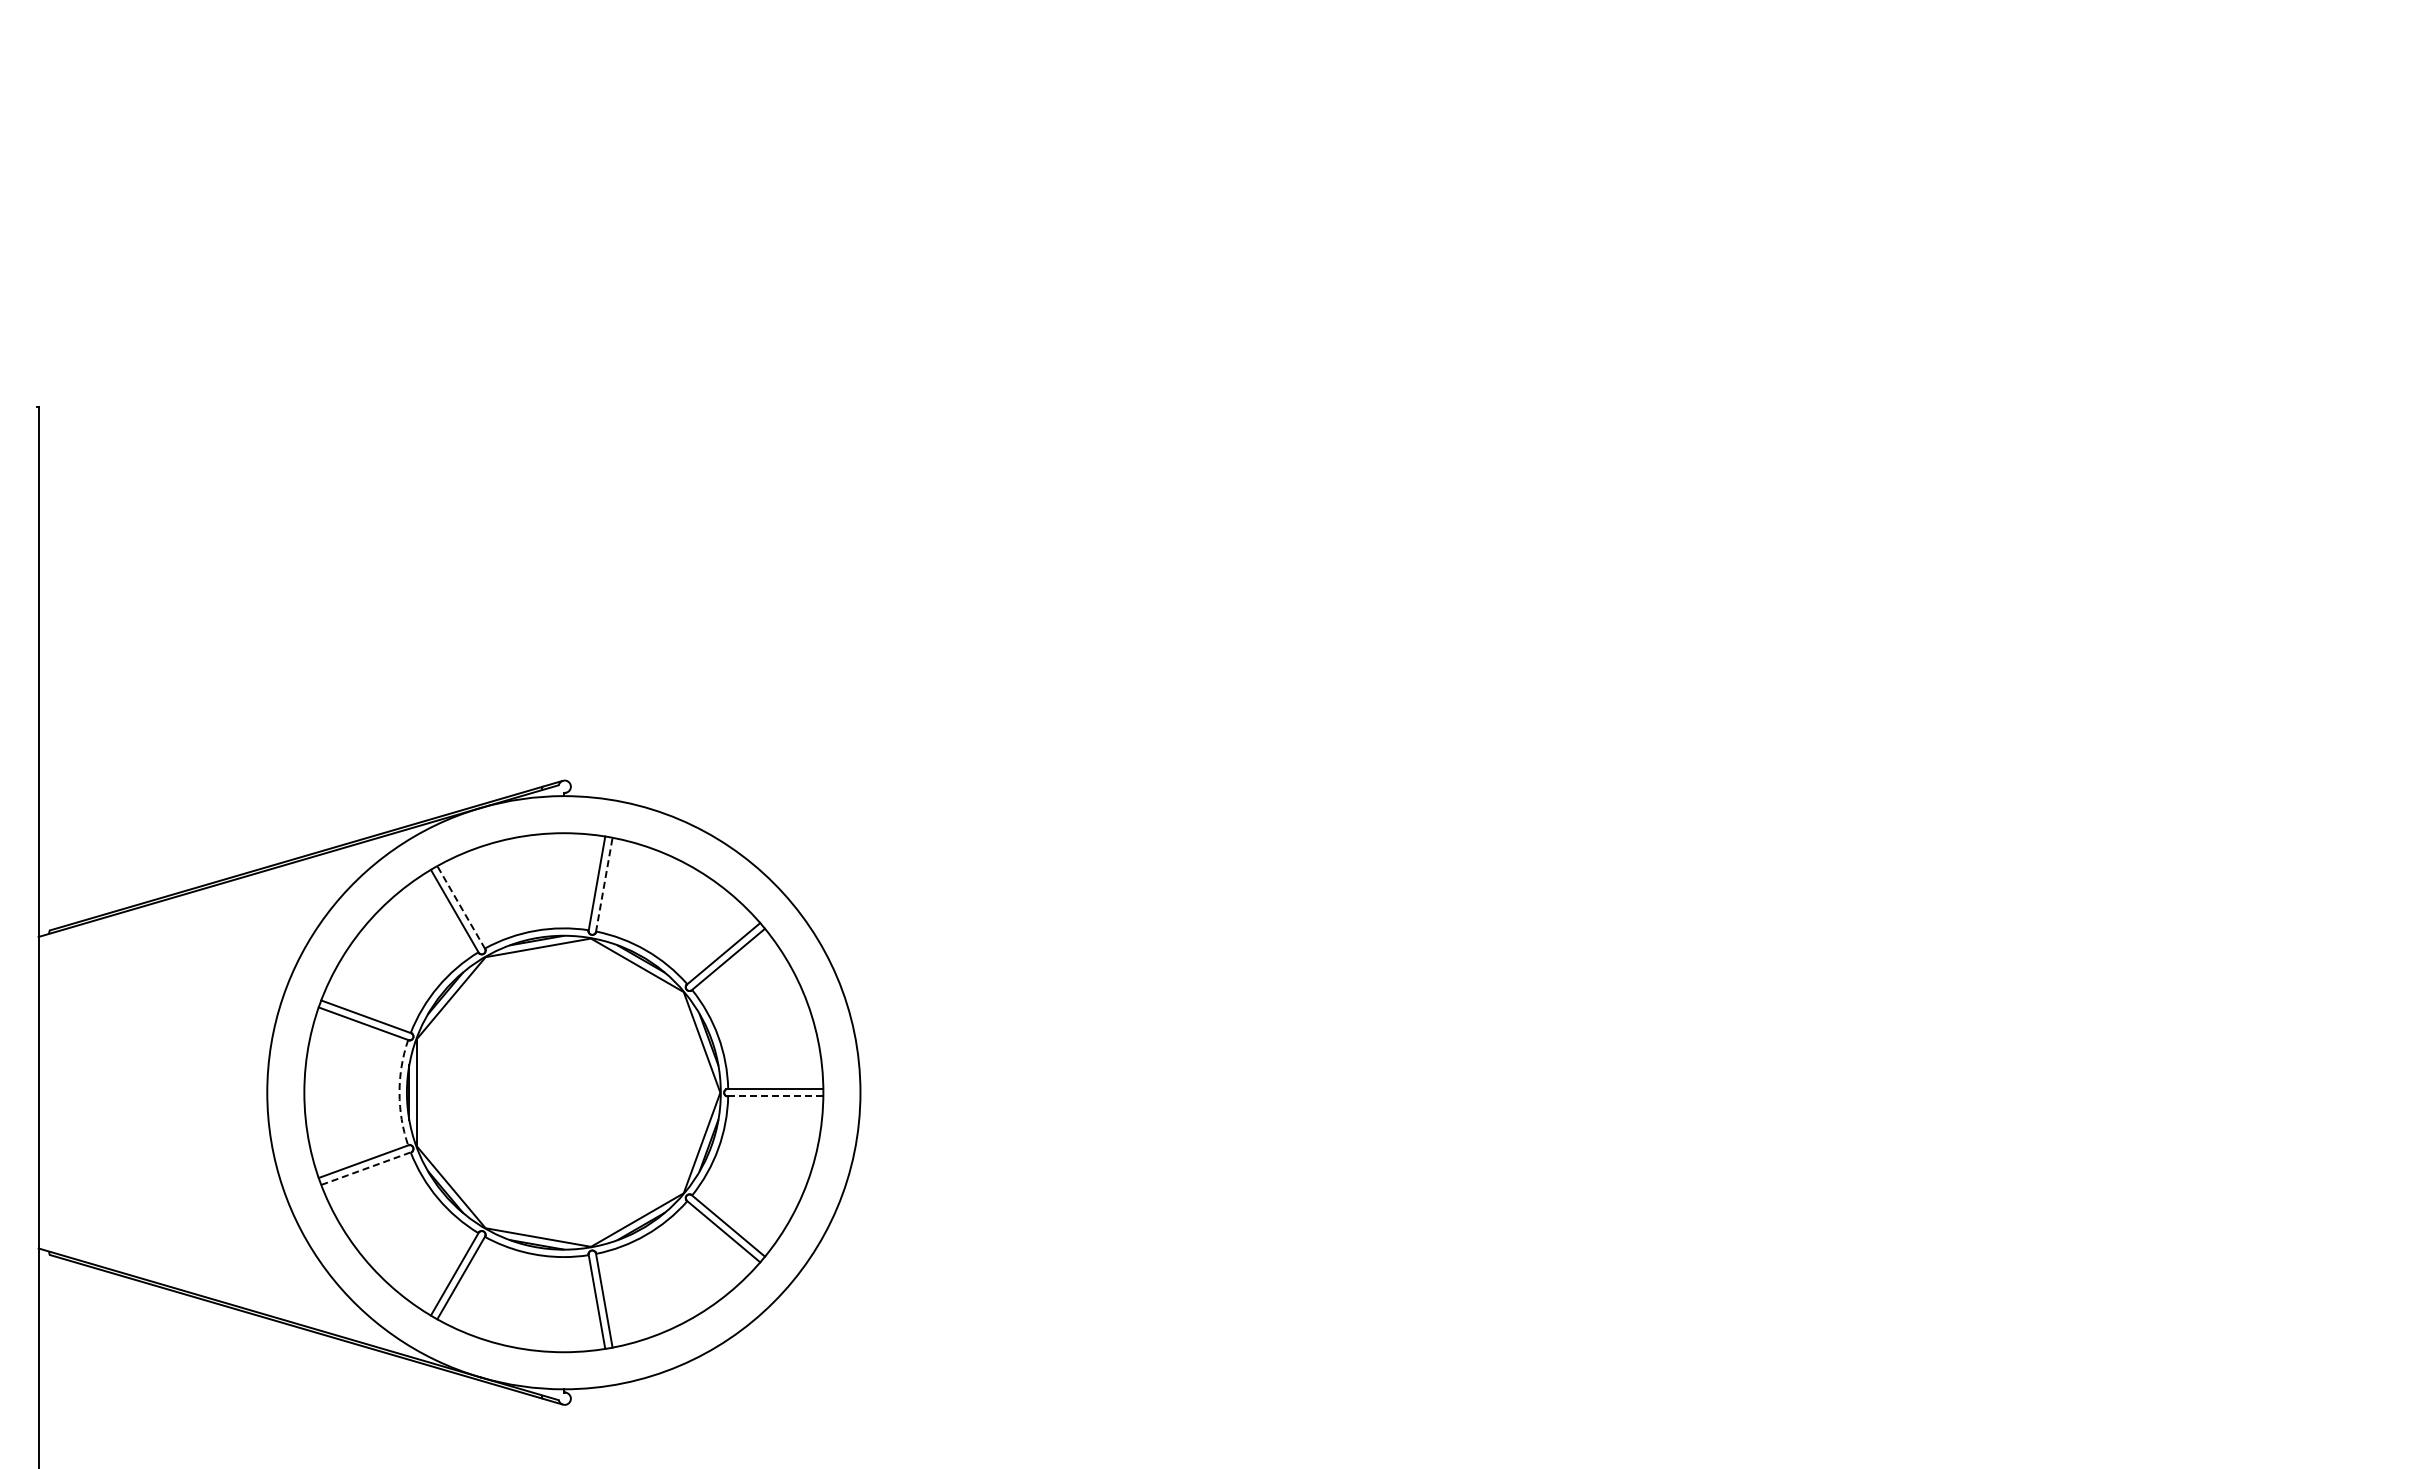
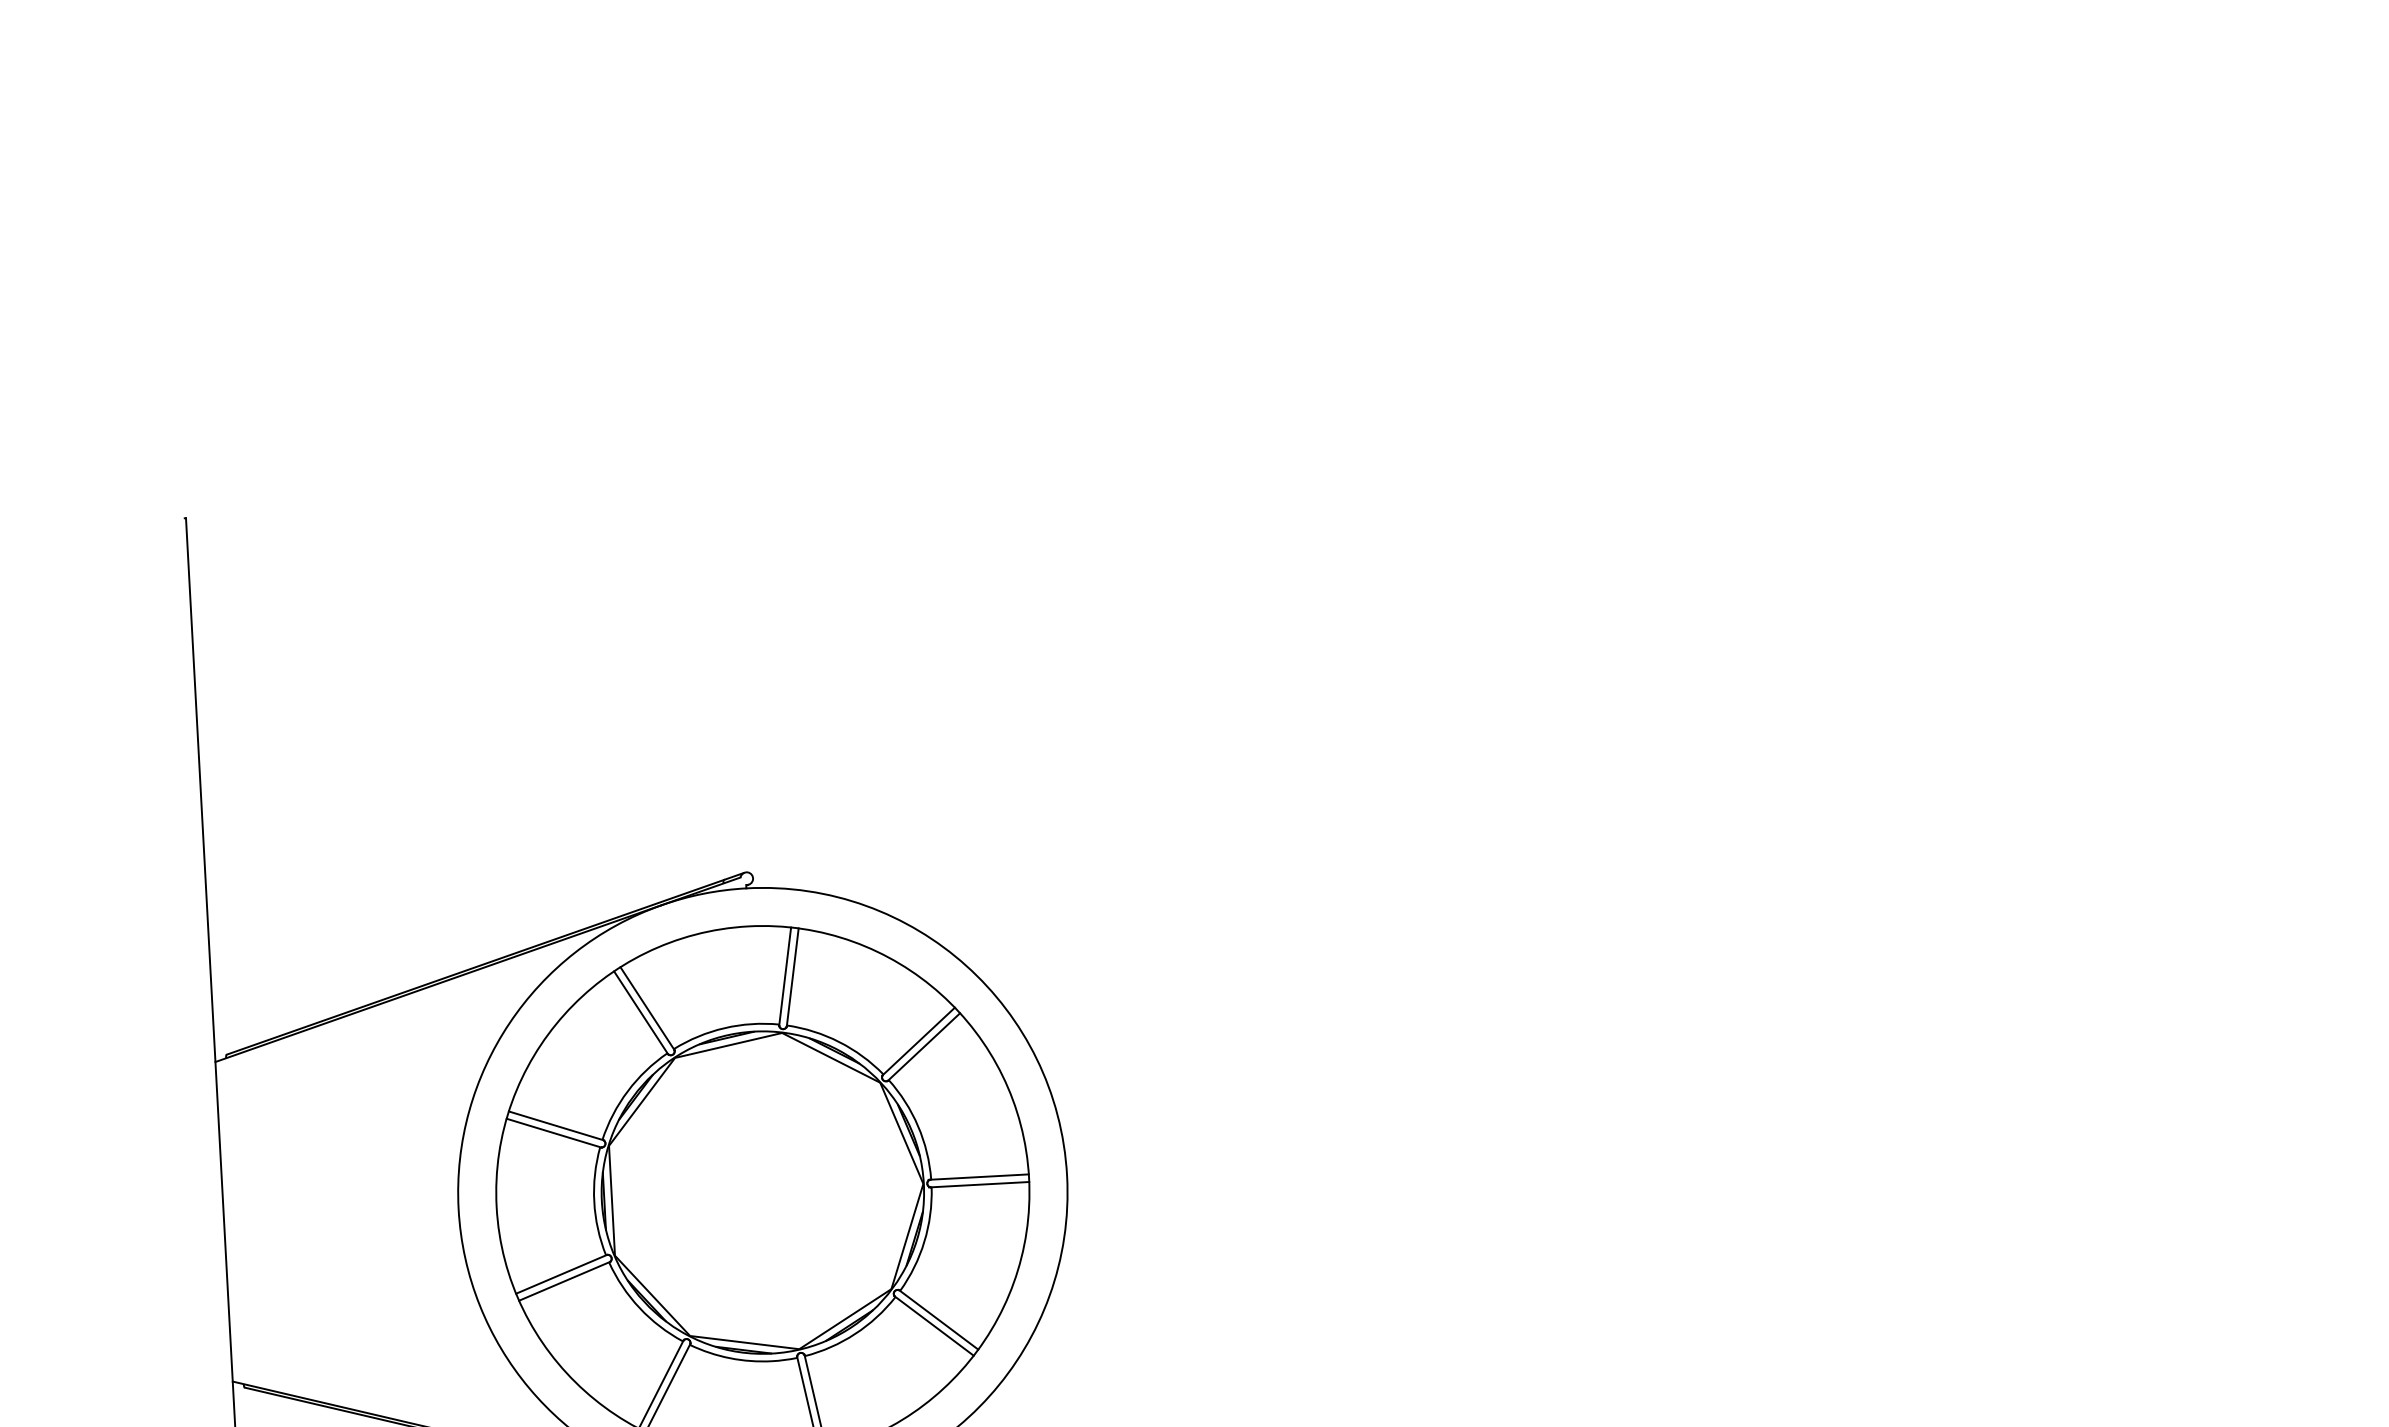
line: (604, 884) -> (792, 976), dashed -> solid
line: (461, 907) -> (647, 1008), dashed -> solid
arc: (399, 1092) -> (594, 1201), dashed -> solid
line: (775, 1096) -> (980, 1184), dashed -> solid
line: (366, 1168) -> (564, 1281), dashed -> solid

